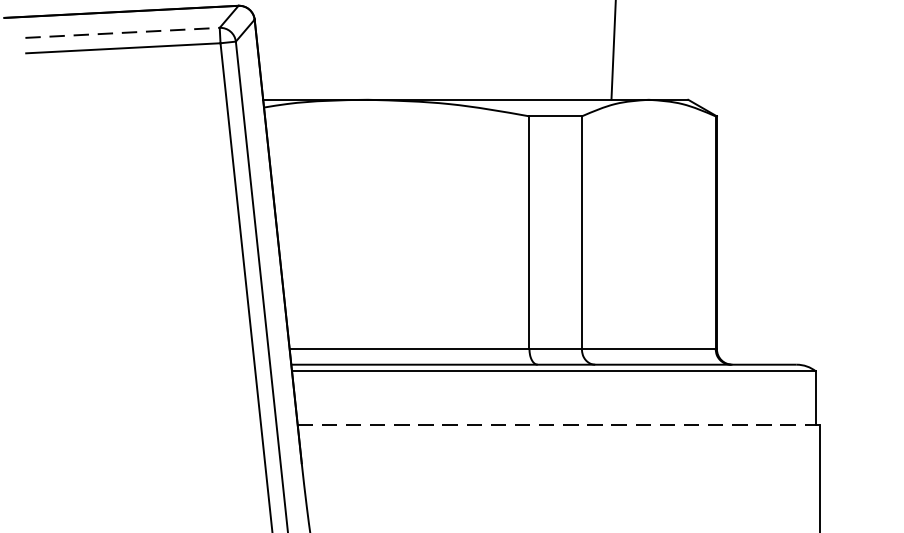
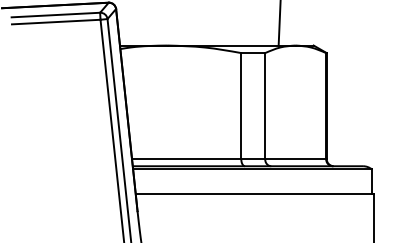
line: (123, 33) -> (56, 15), dashed -> solid
line: (558, 424) -> (254, 193), dashed -> solid

